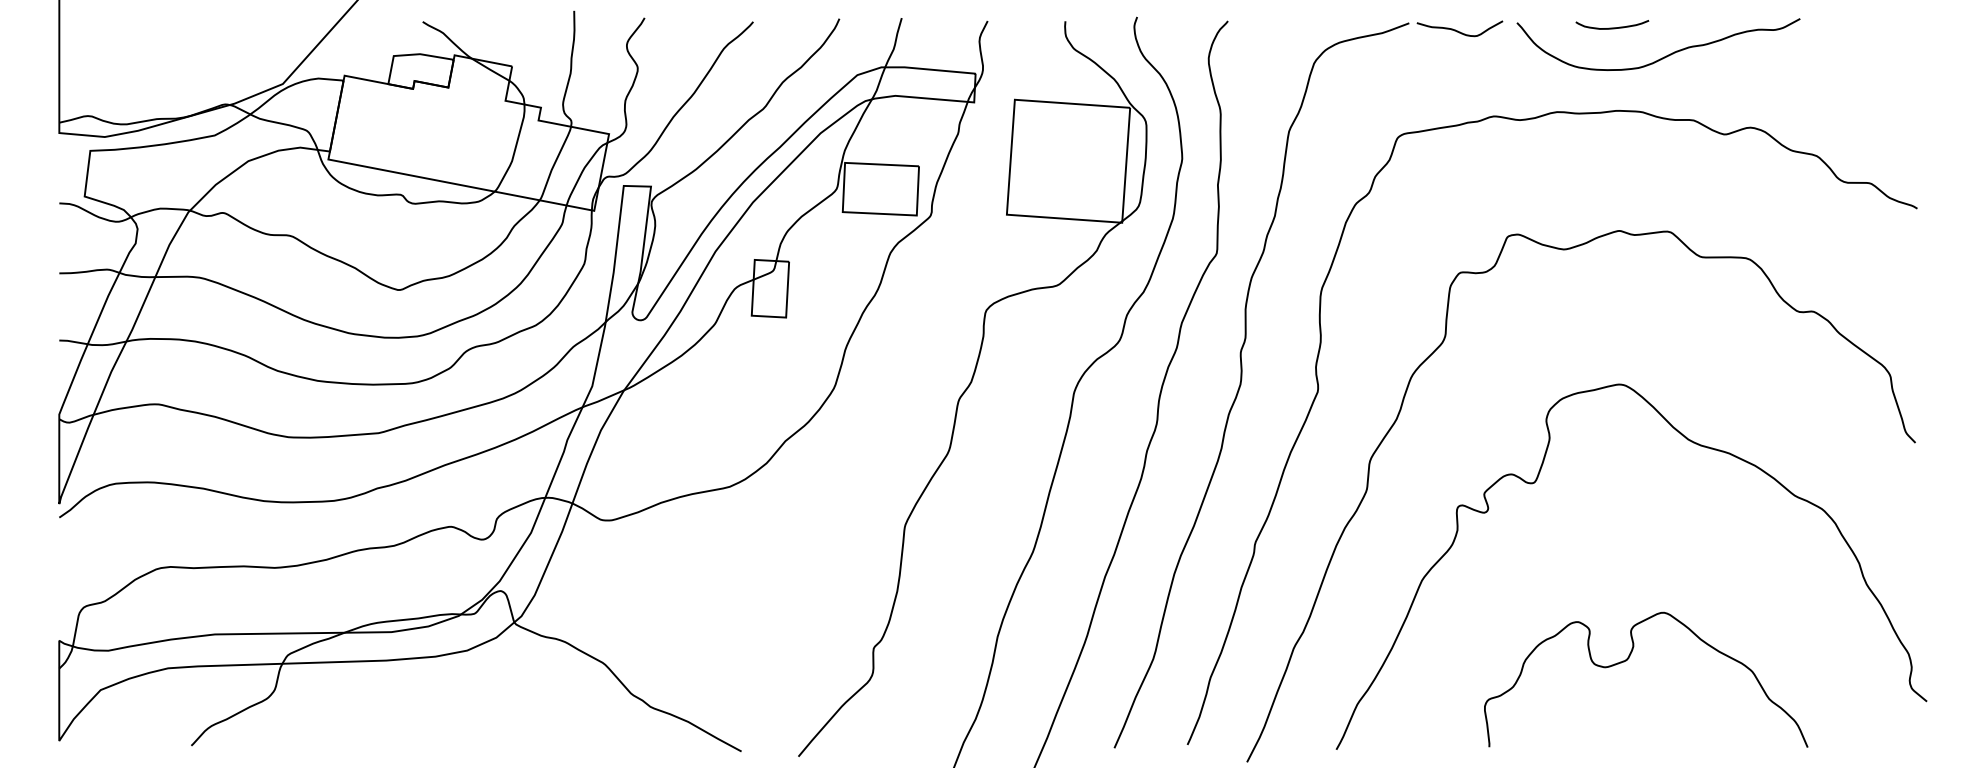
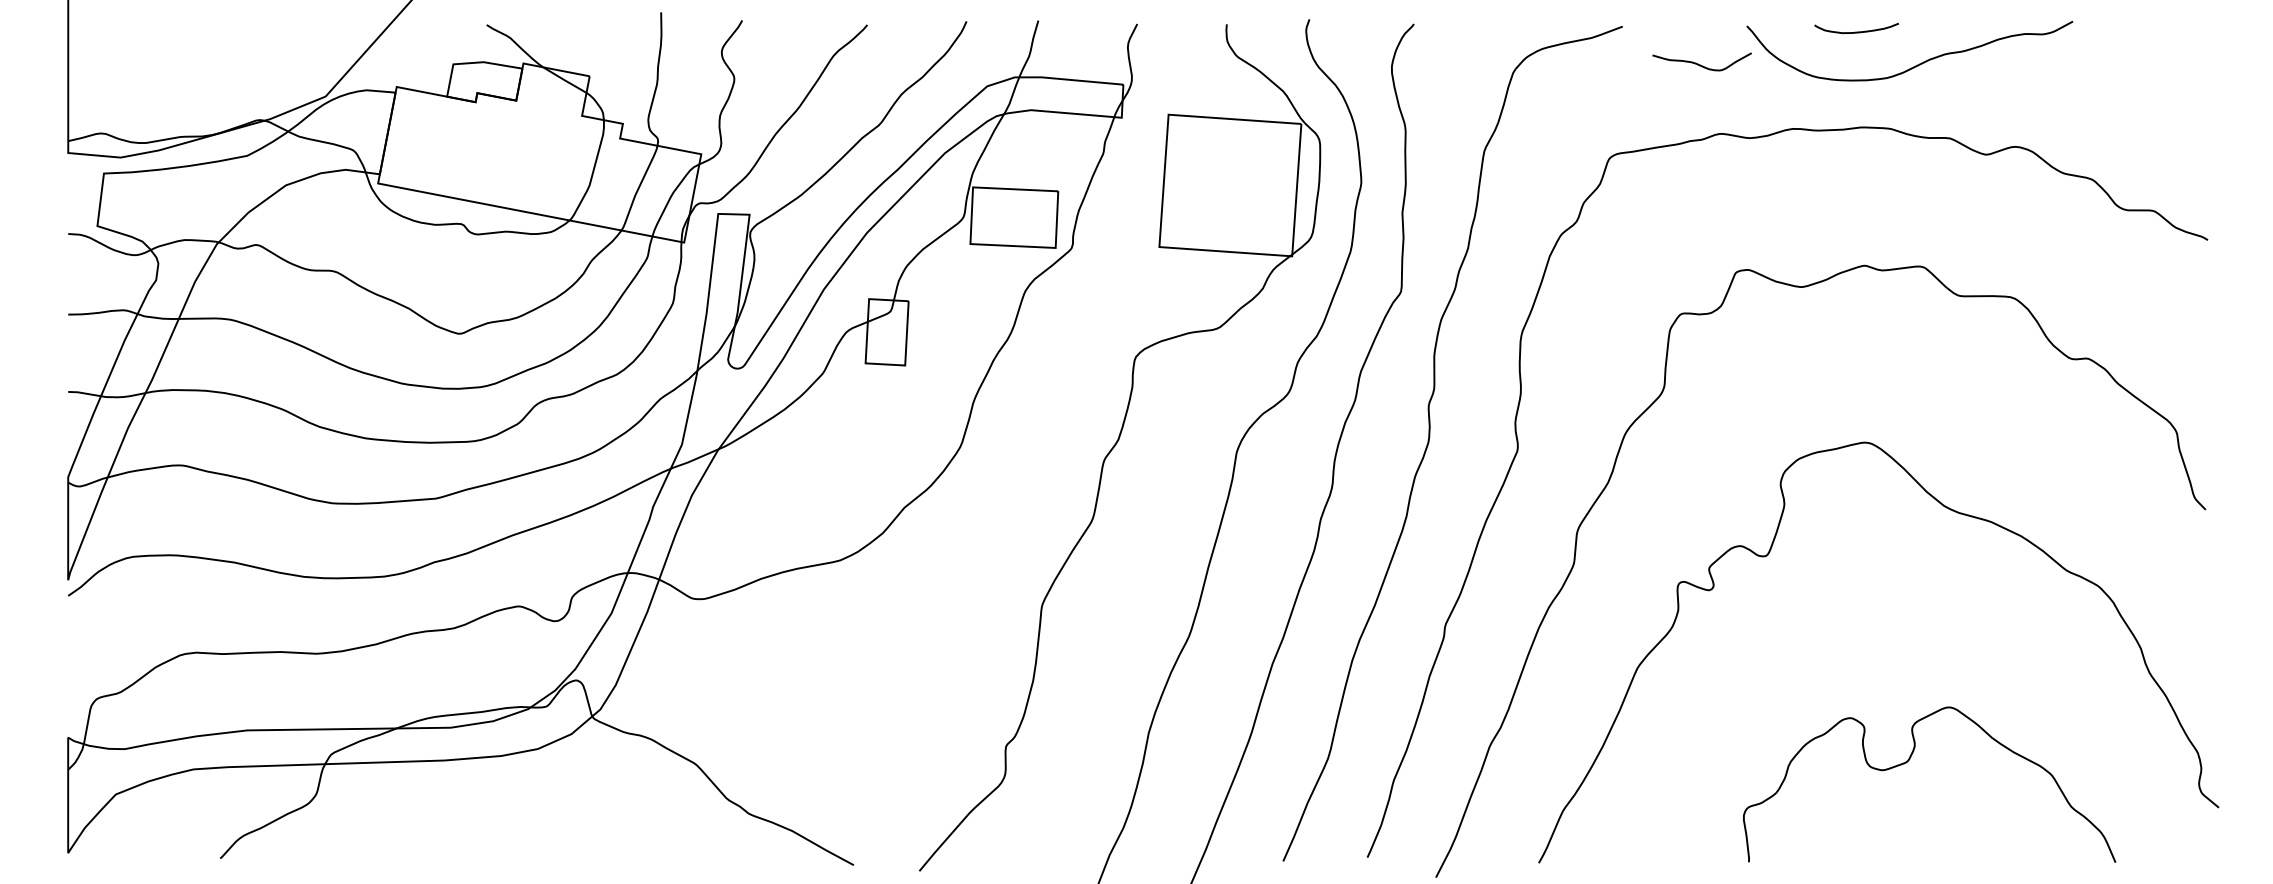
curve: (1458, 30) -> (1700, 64), moved
curve: (1627, 660) -> (1907, 762), moved

